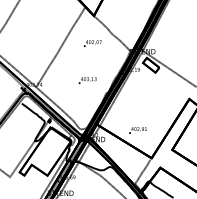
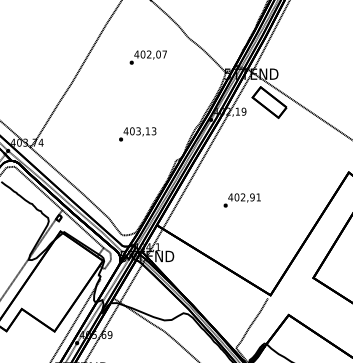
text: (137, 130) -> (241, 200), moved

